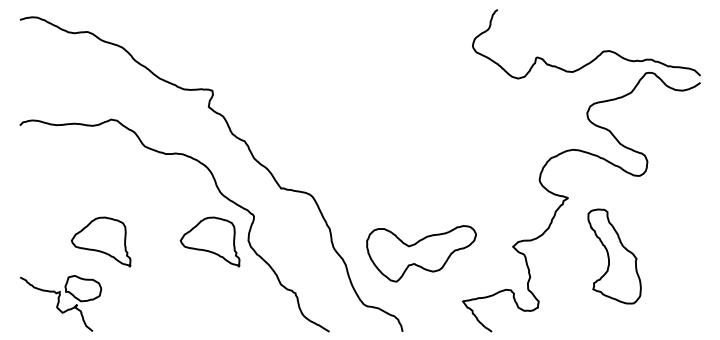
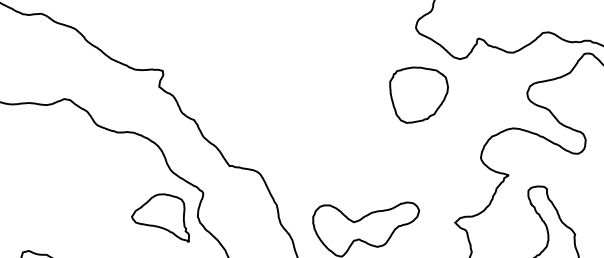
part: (475, 115) -> (418, 95), added
part: (100, 241) -> (53, 217), removed

